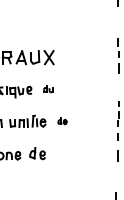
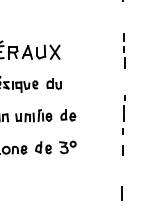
part: (47, 88) -> (53, 83), size x1.67
part: (62, 121) -> (68, 115), size x1.67
part: (61, 153) -> (67, 147), added

